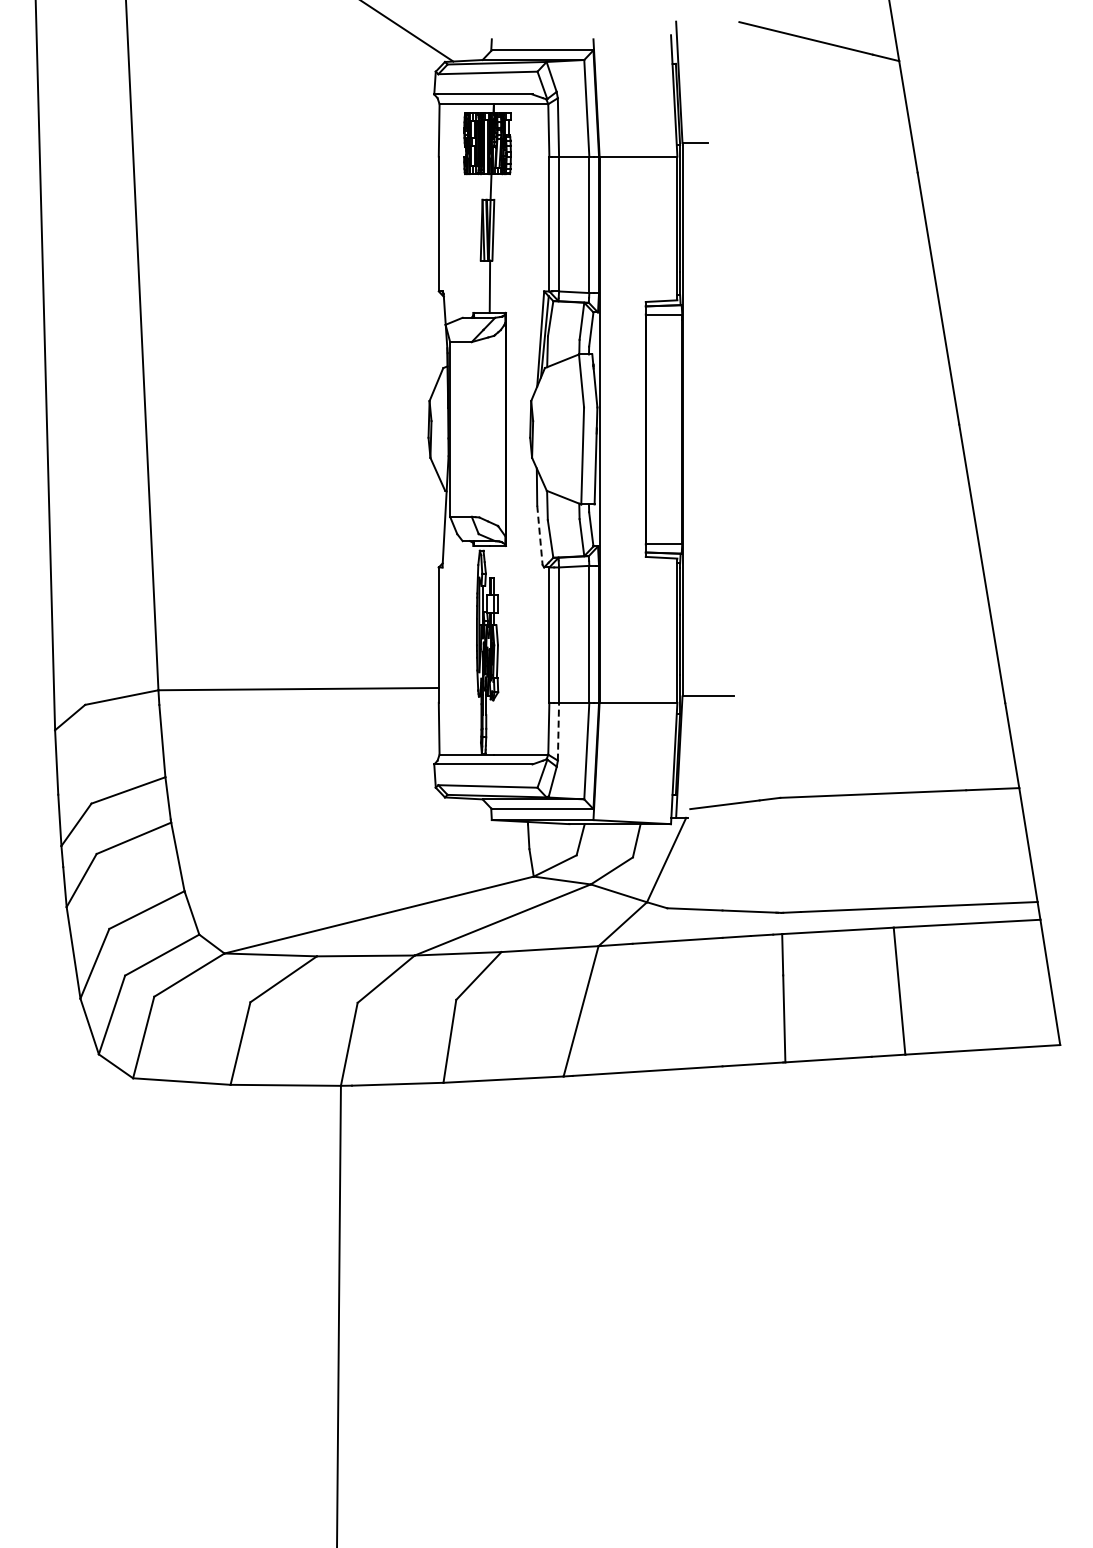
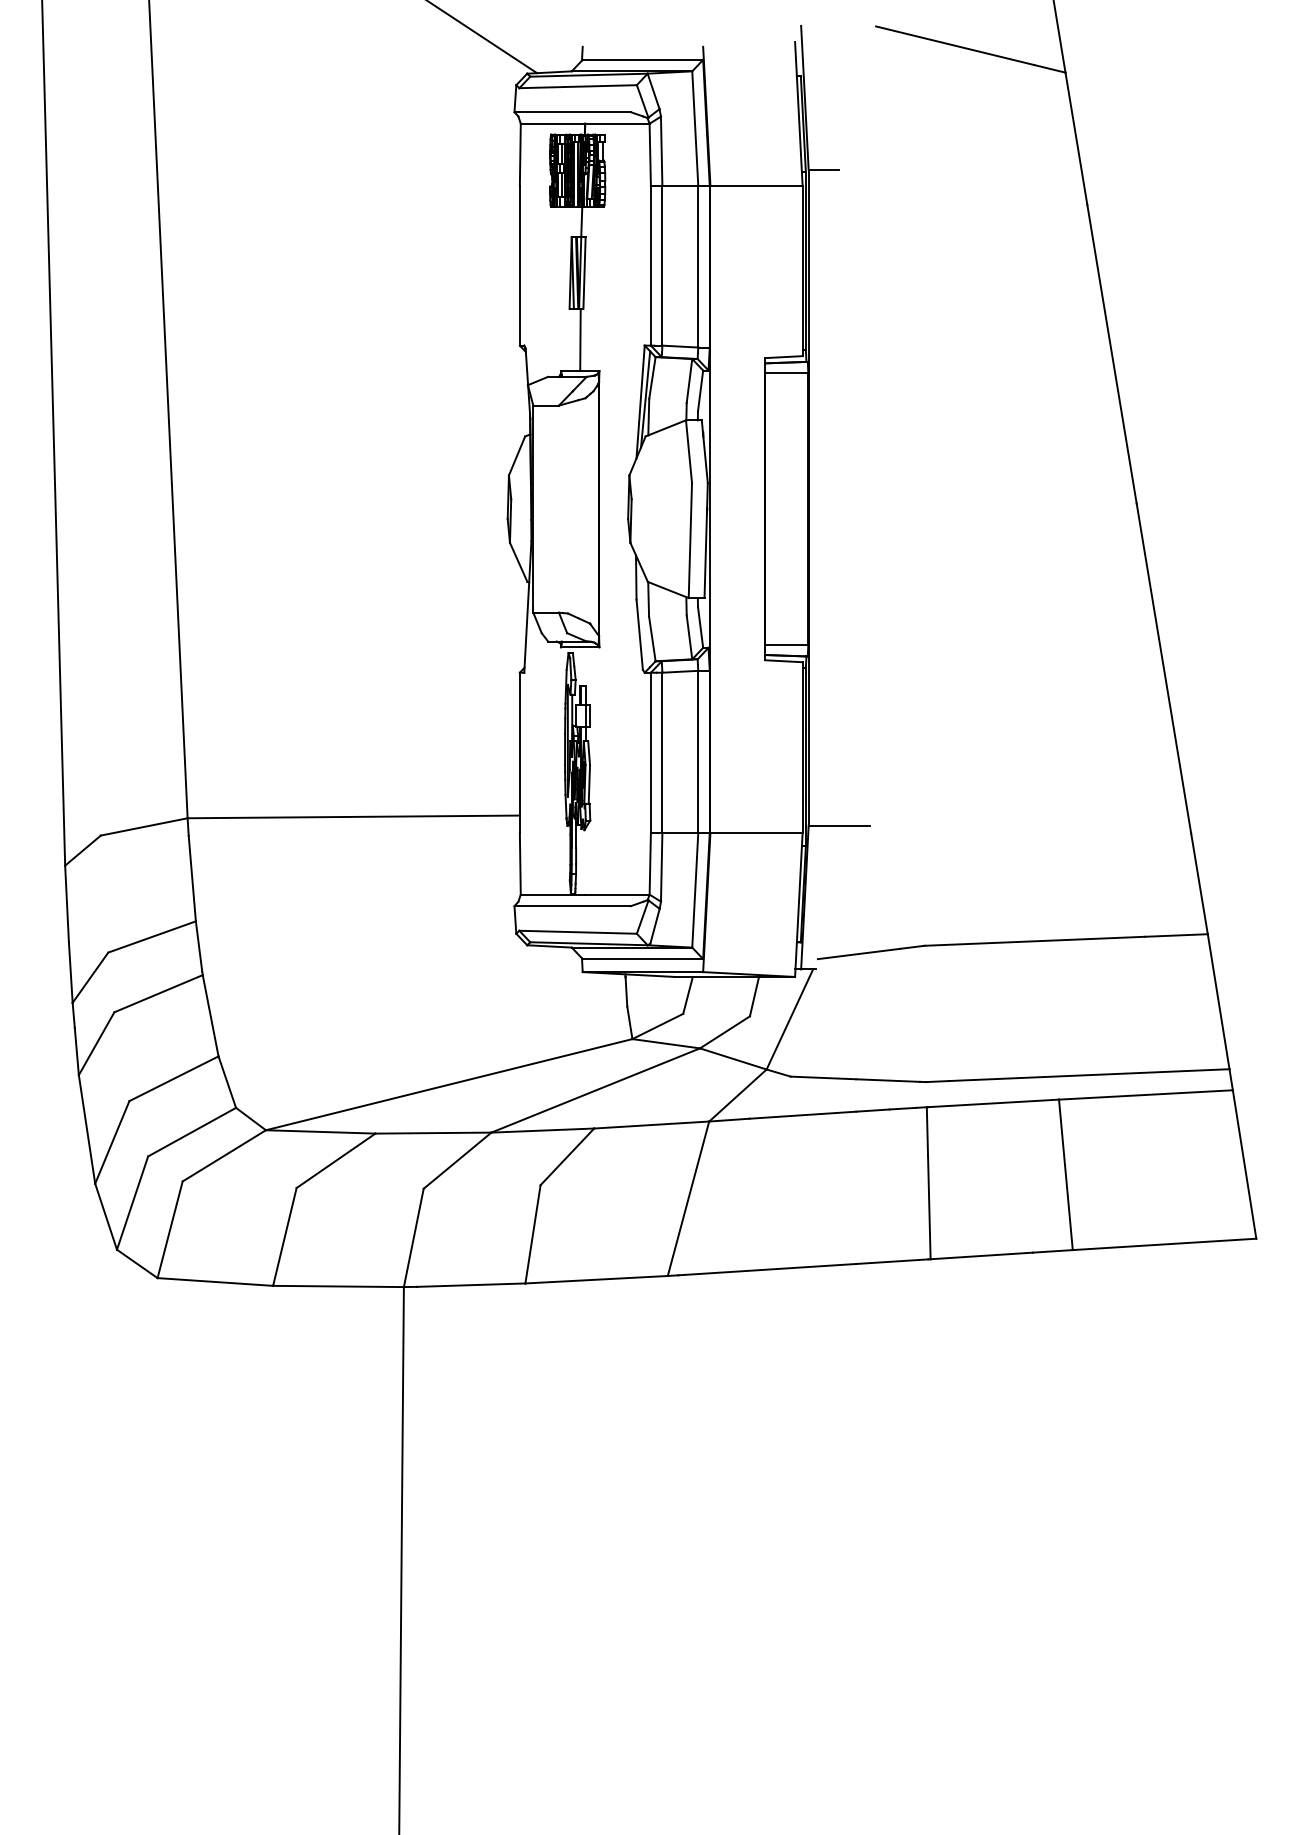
line: (539, 535) -> (639, 634), dashed -> solid
line: (558, 731) -> (661, 867), dashed -> solid

